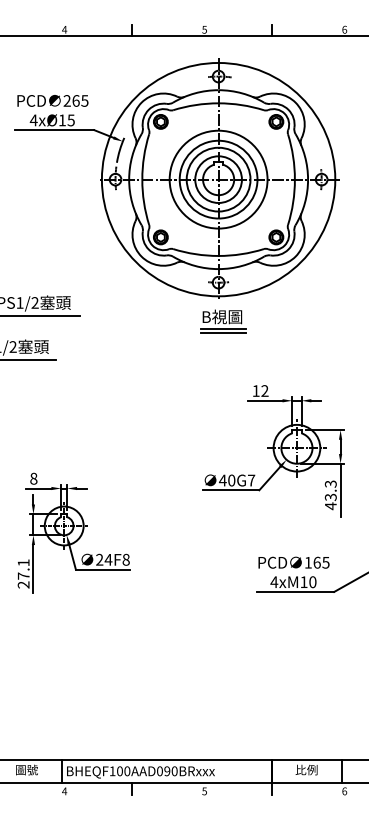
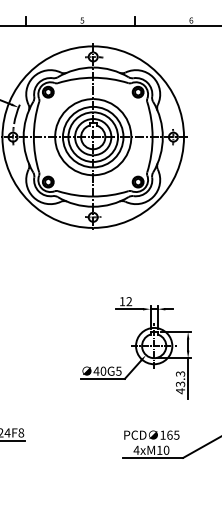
part: (223, 321) -> (97, 247), removed
text: (251, 480) -> (118, 371), 40G7 -> 40G5

